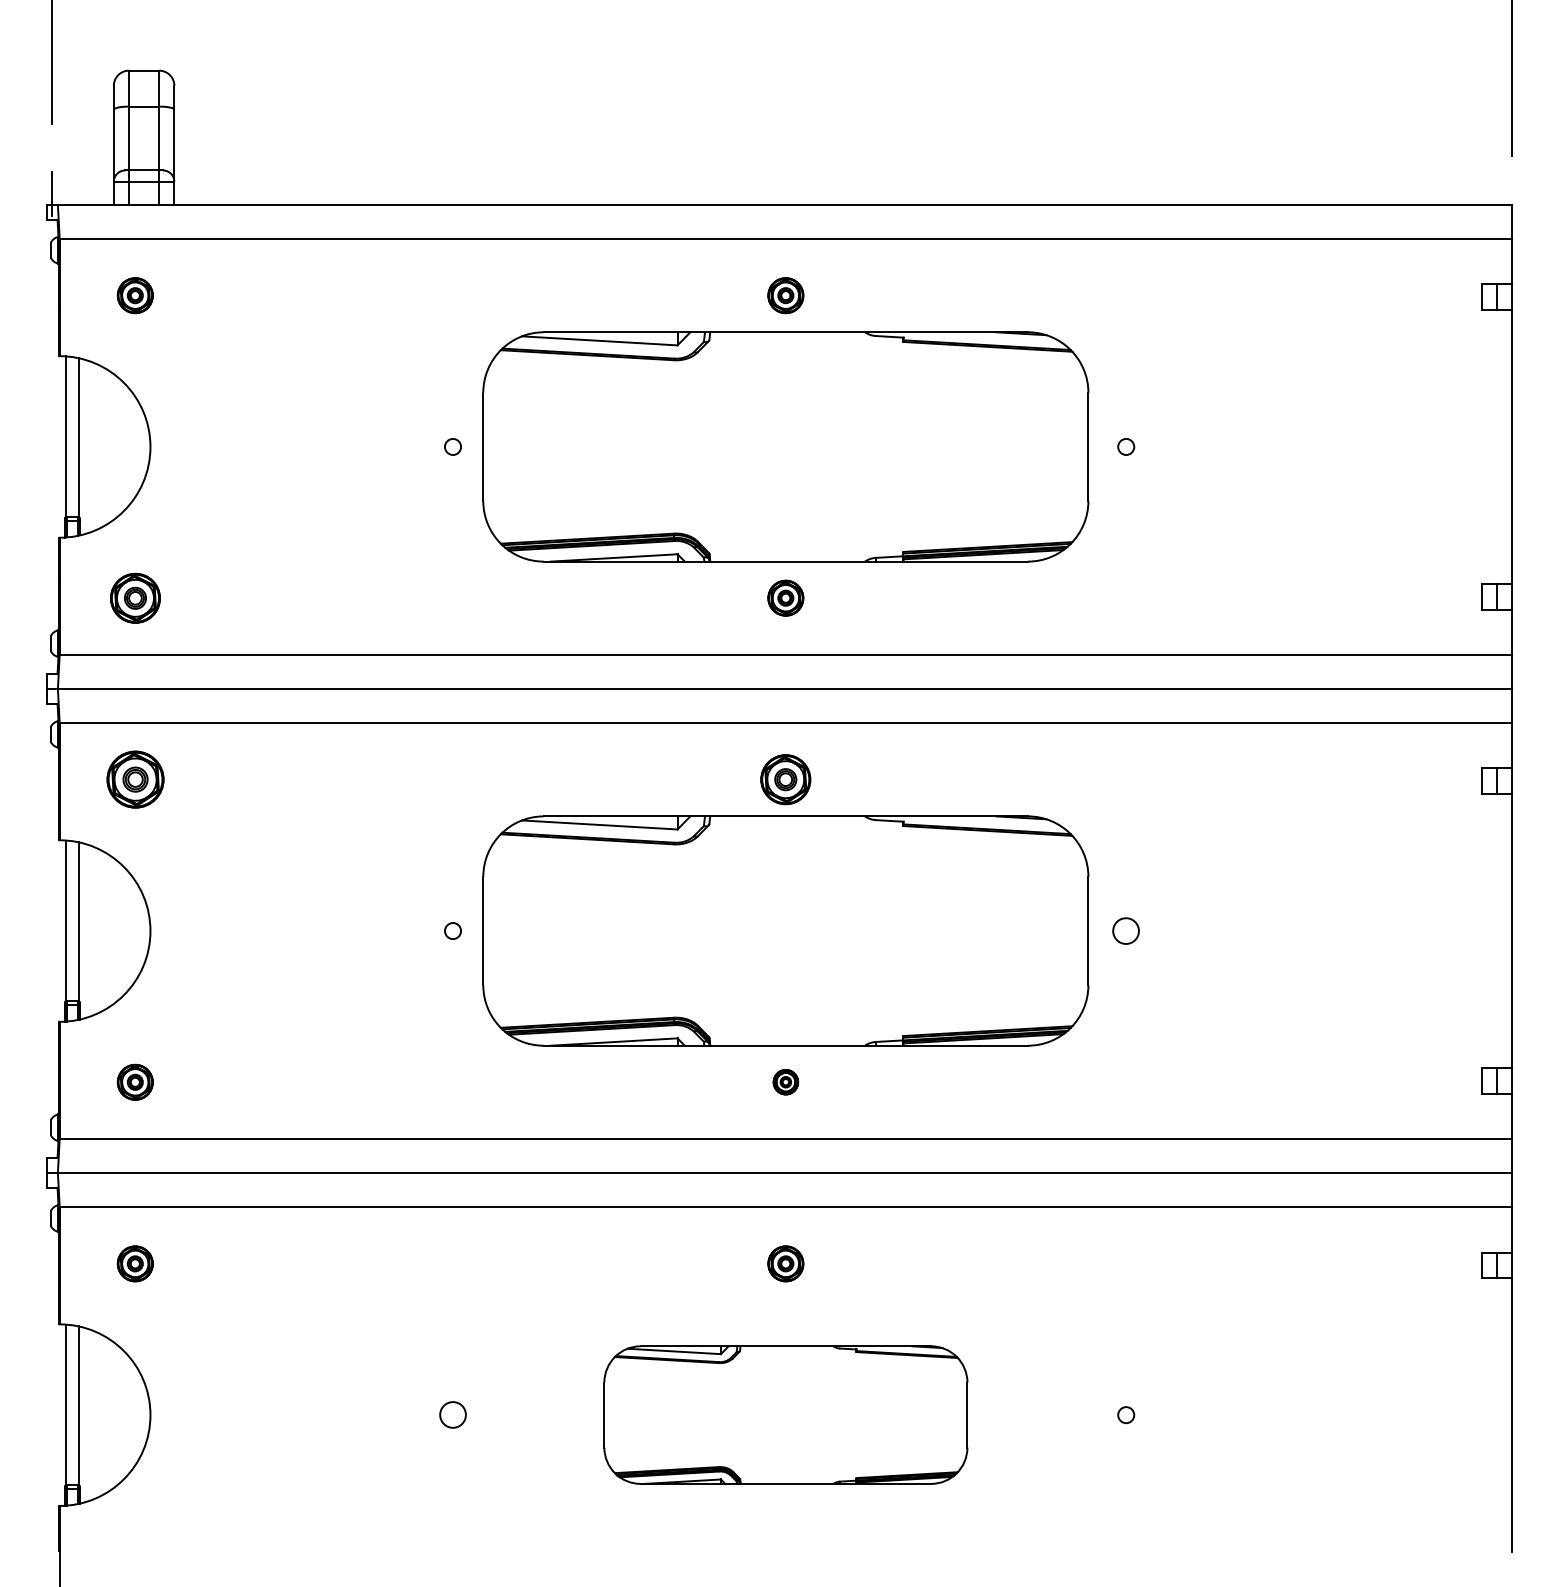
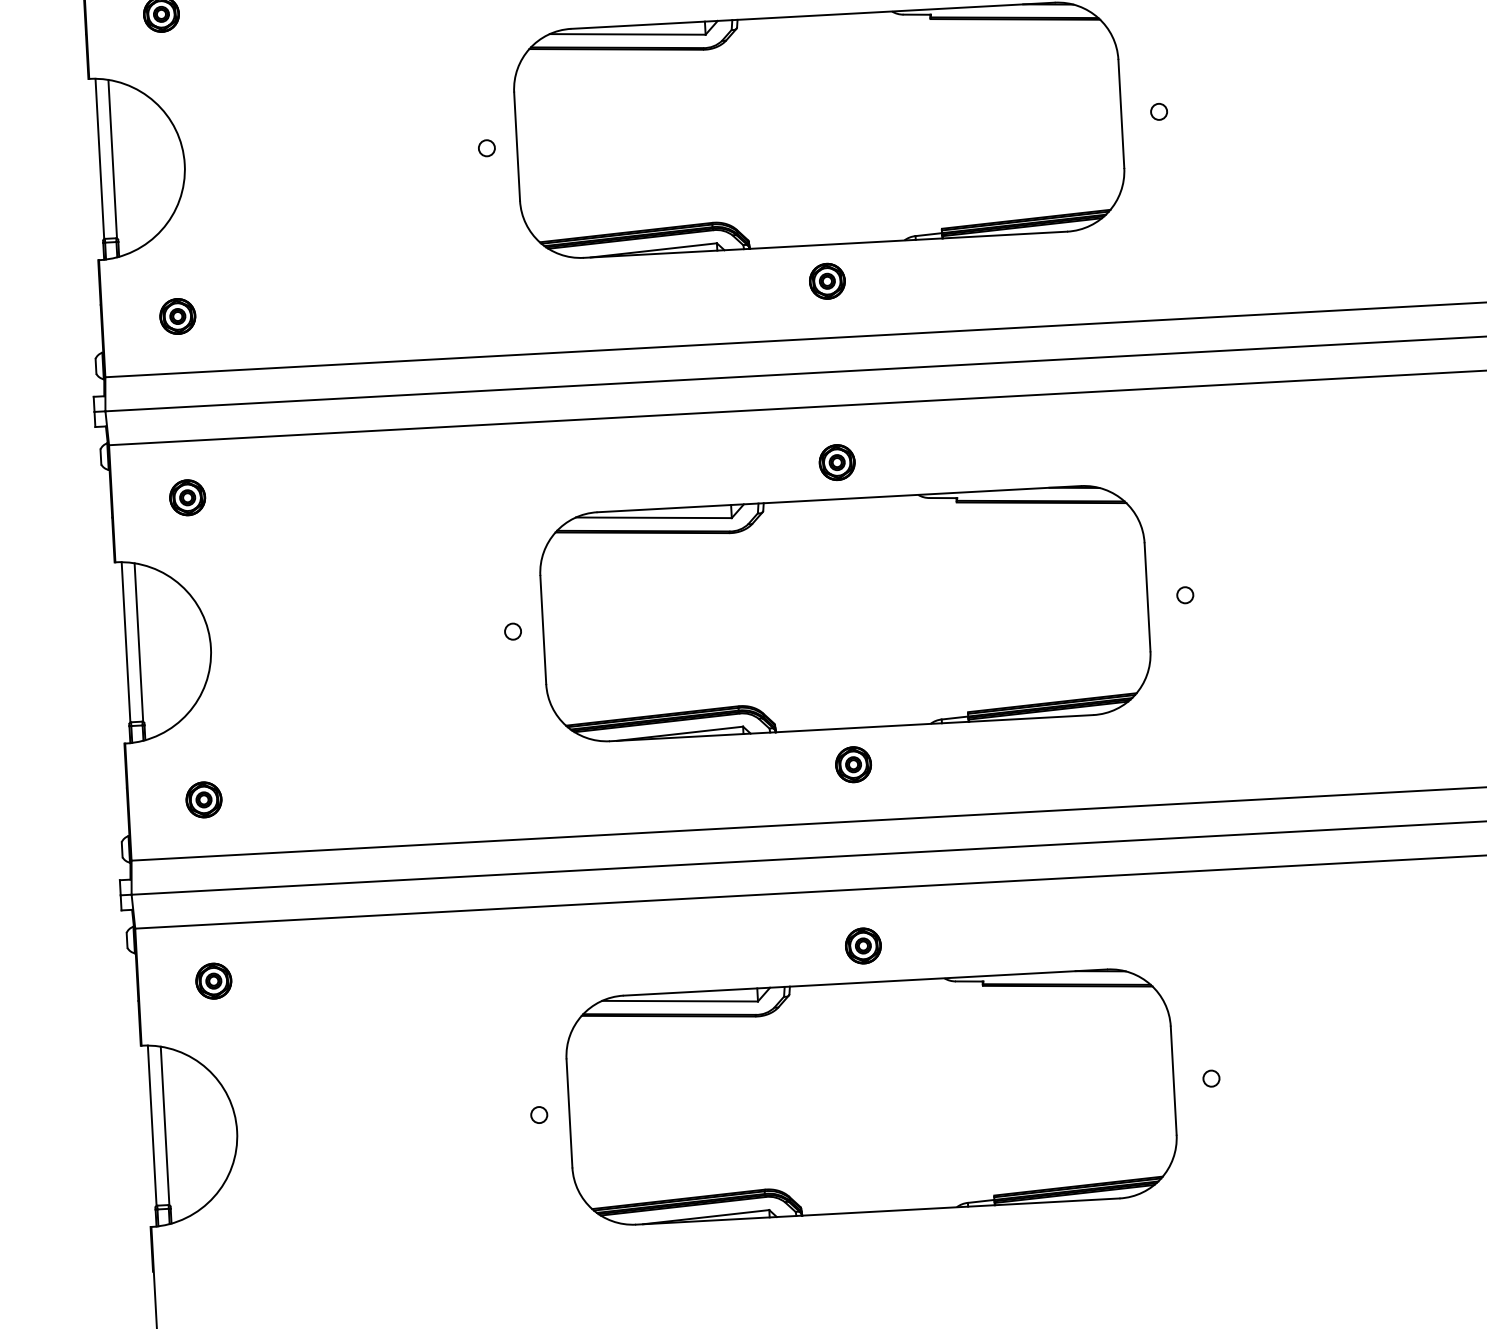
part: (134, 597) -> (176, 315), size x0.71
part: (134, 779) -> (186, 497), size x0.62
part: (785, 779) -> (836, 462), size x0.71
circle: (1126, 930) -> (1185, 594), size x0.62
part: (785, 1081) -> (853, 763), size x1.43
part: (785, 1414) -> (871, 1096), size x1.67
circle: (452, 1415) -> (538, 1115), size x0.62

